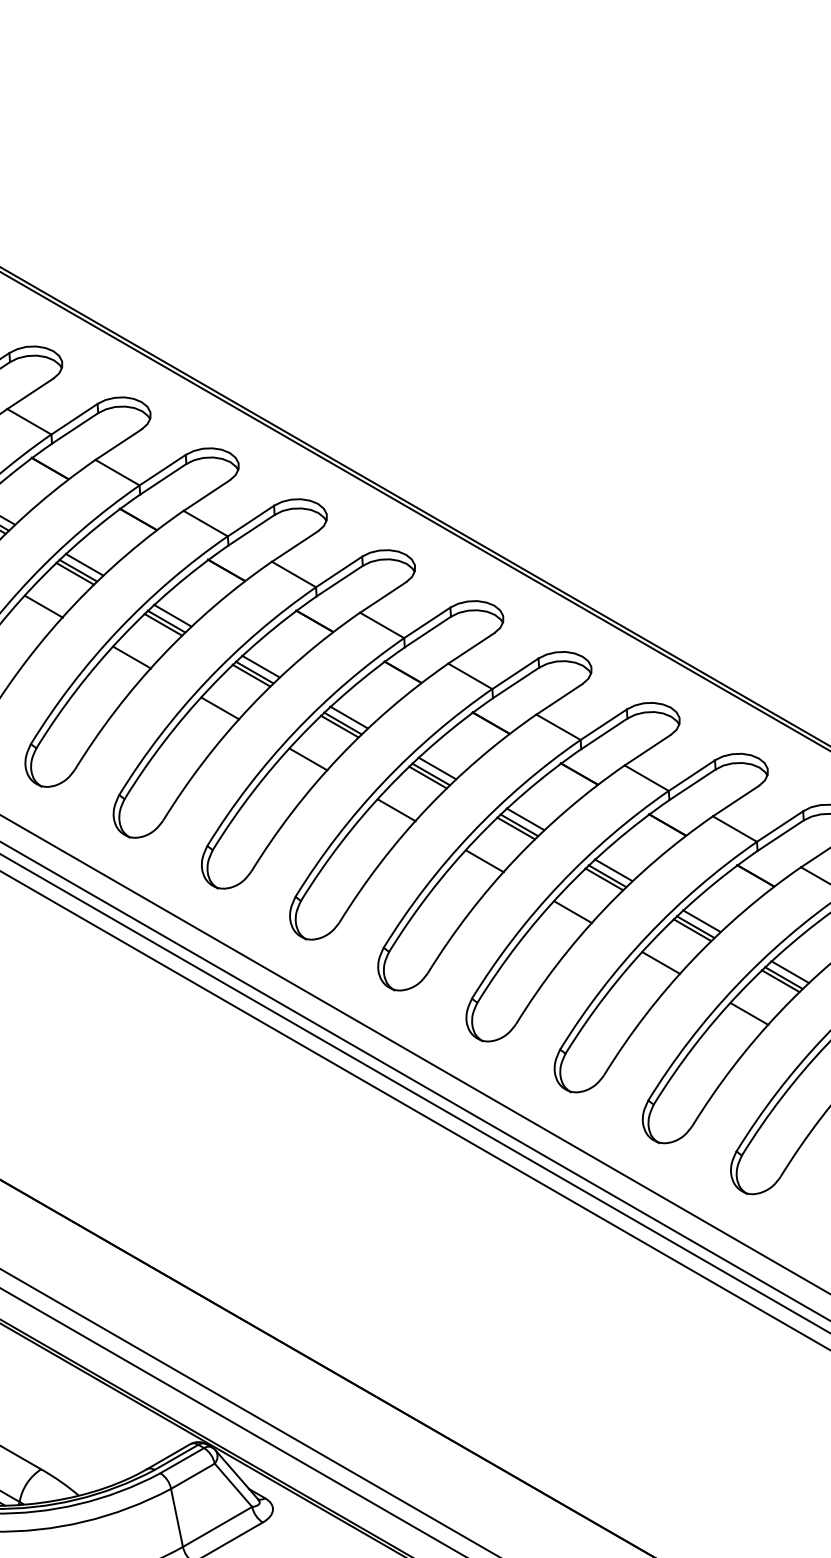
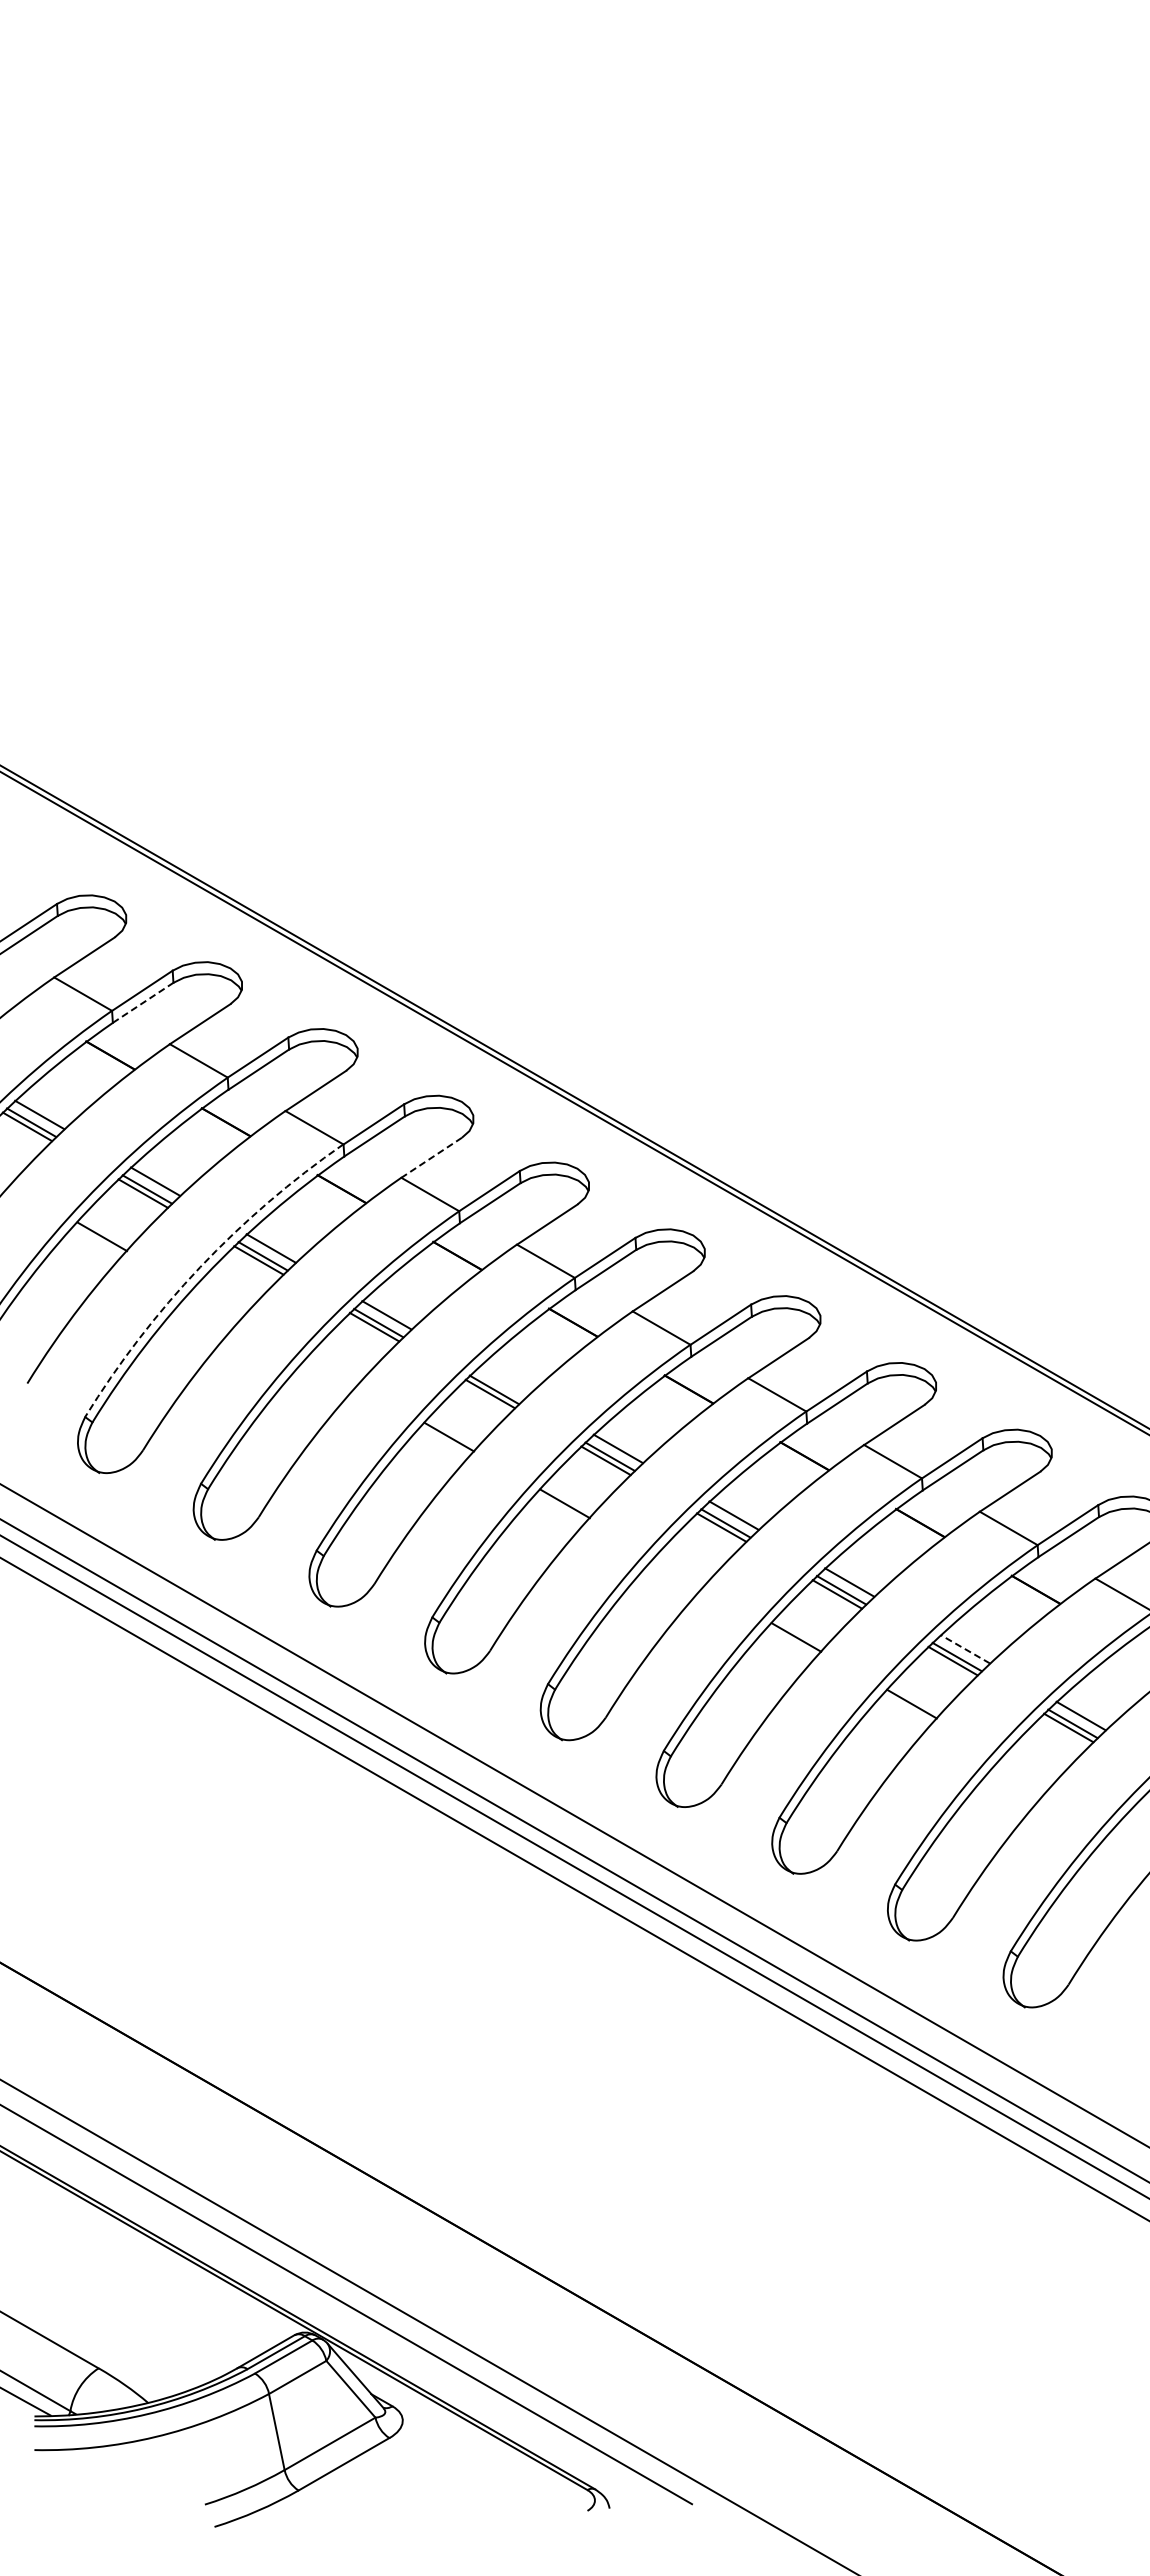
line: (75, 428) -> (143, 1002), solid -> dashed
line: (294, 547) -> (431, 1158), solid -> dashed
arc: (118, 630) -> (200, 1267), solid -> dashed
line: (131, 657) -> (217, 1303), removed
line: (220, 707) -> (333, 1369), removed
line: (349, 717) -> (502, 1381), removed
line: (484, 861) -> (680, 1570), removed
line: (701, 921) -> (964, 1649), solid -> dashed
line: (749, 1013) -> (1027, 1770), removed

